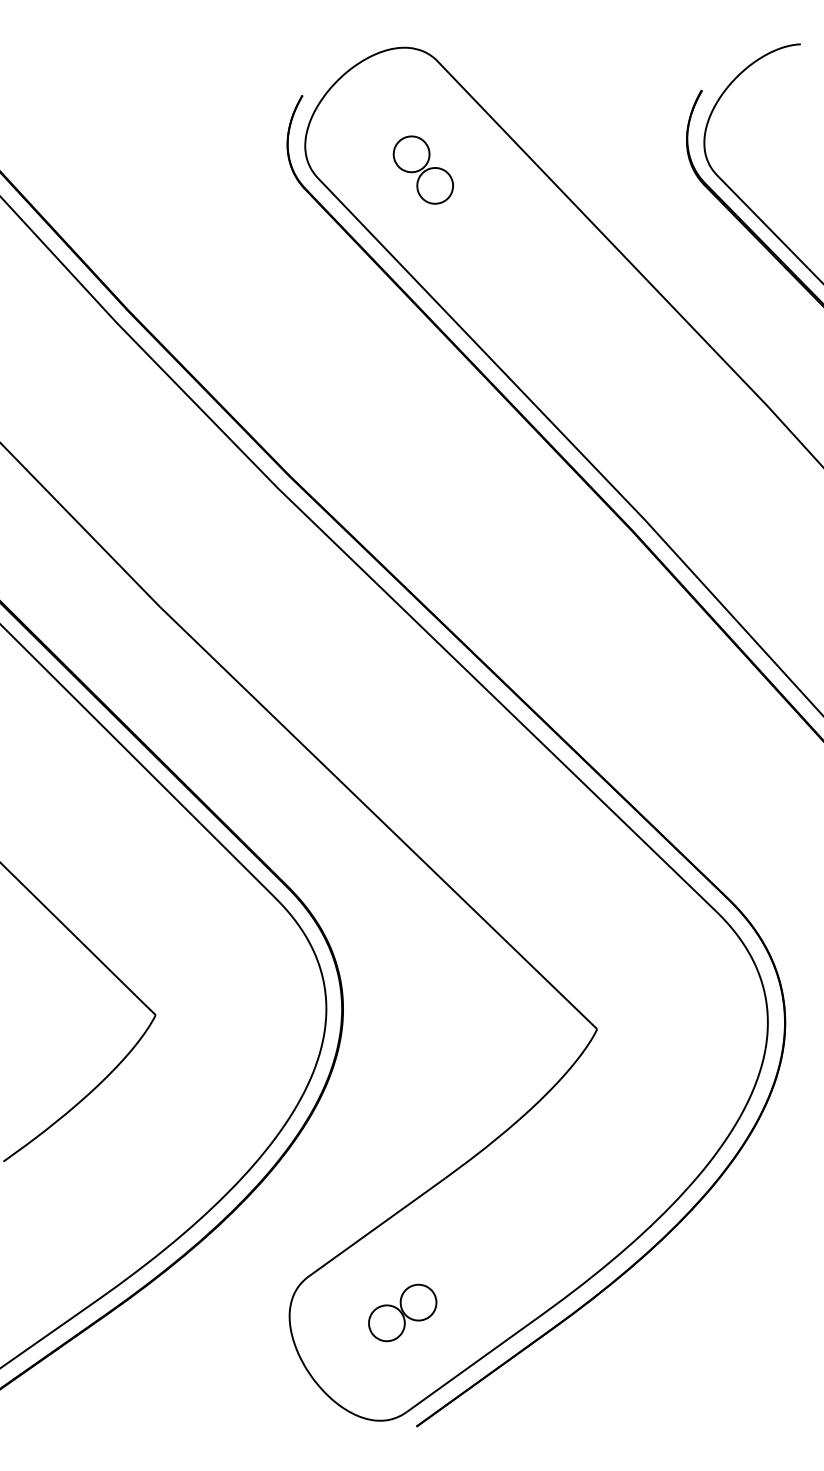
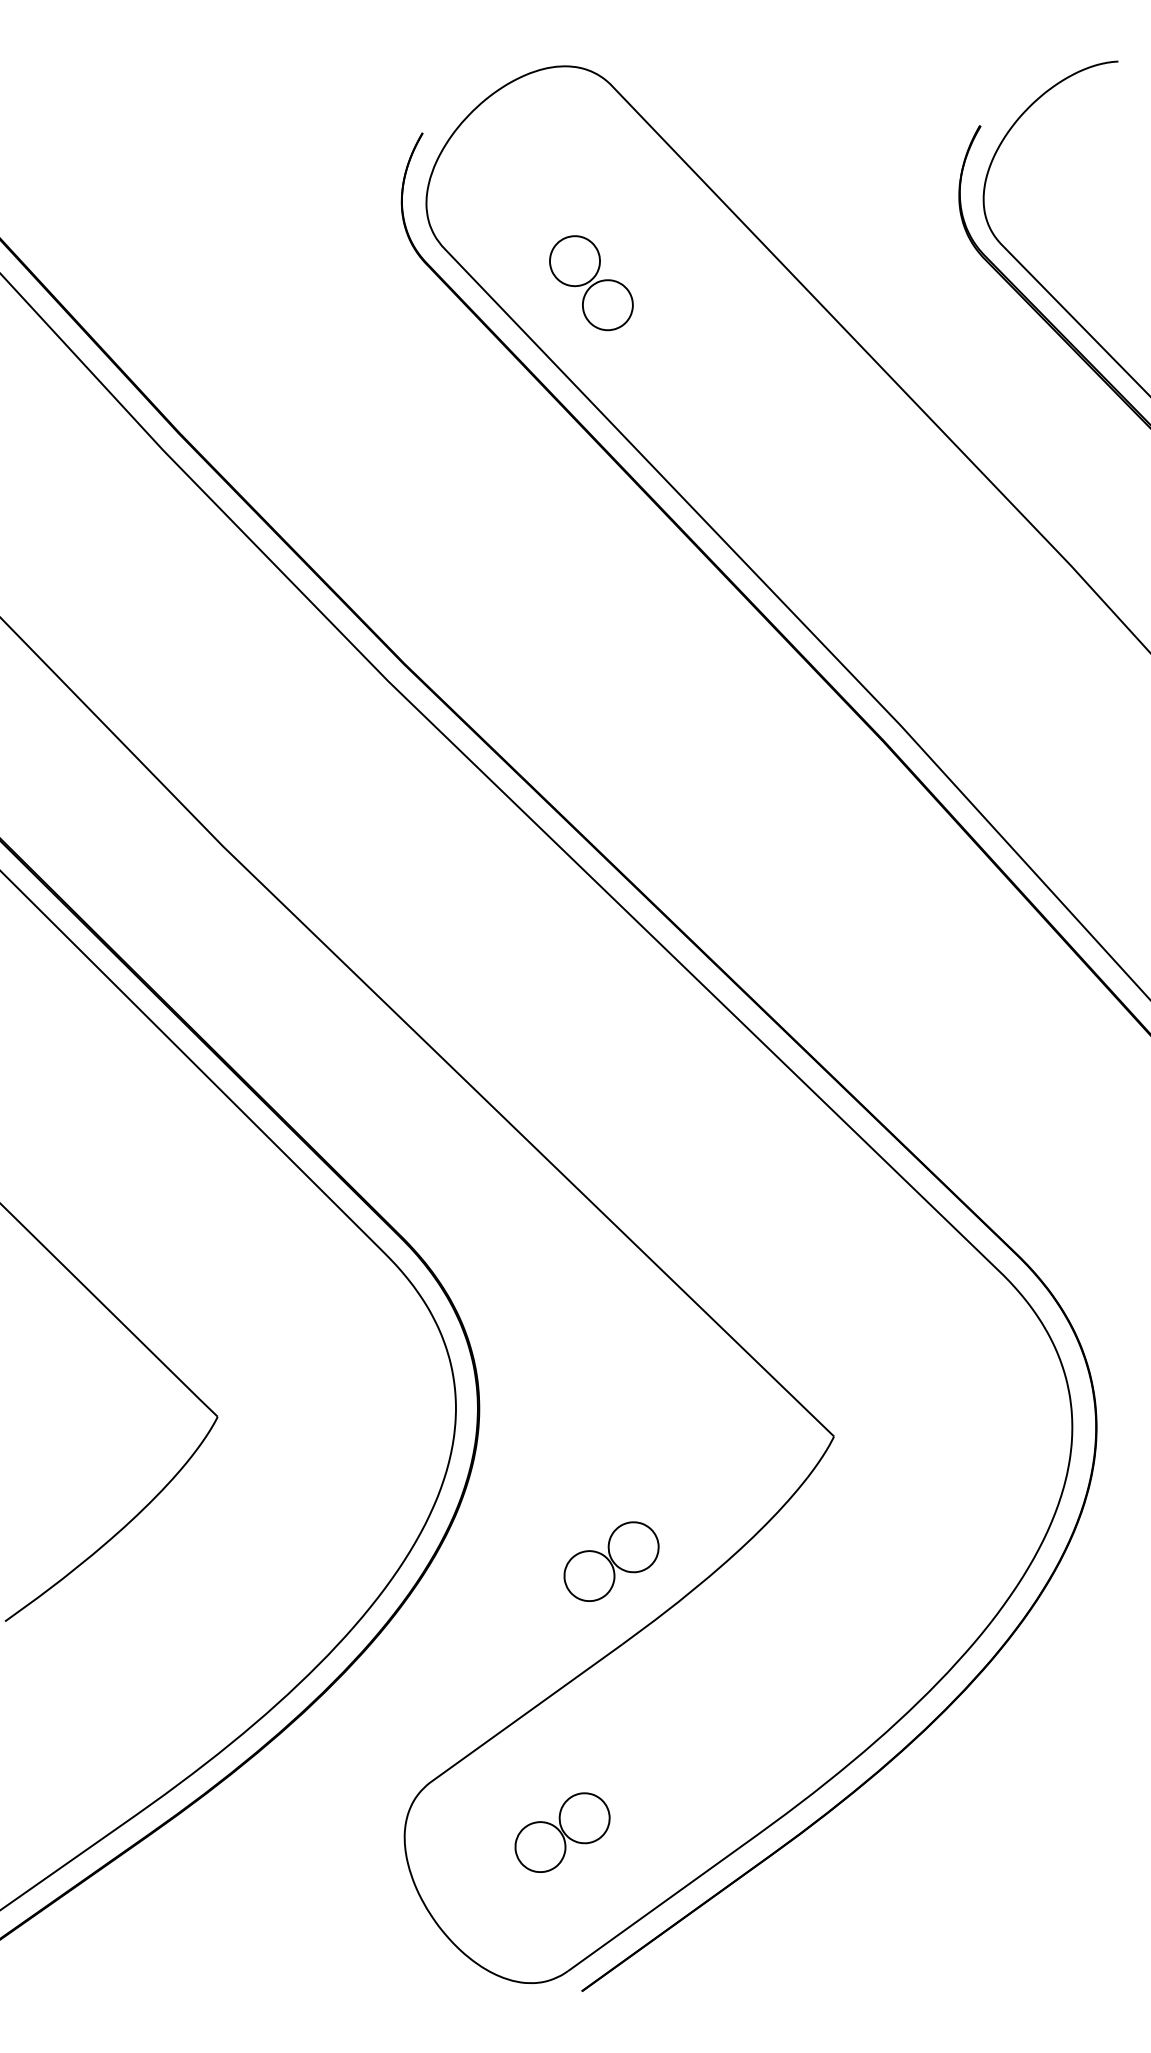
part: (423, 170) -> (591, 283), moved
part: (437, 1118) -> (611, 1561), added

